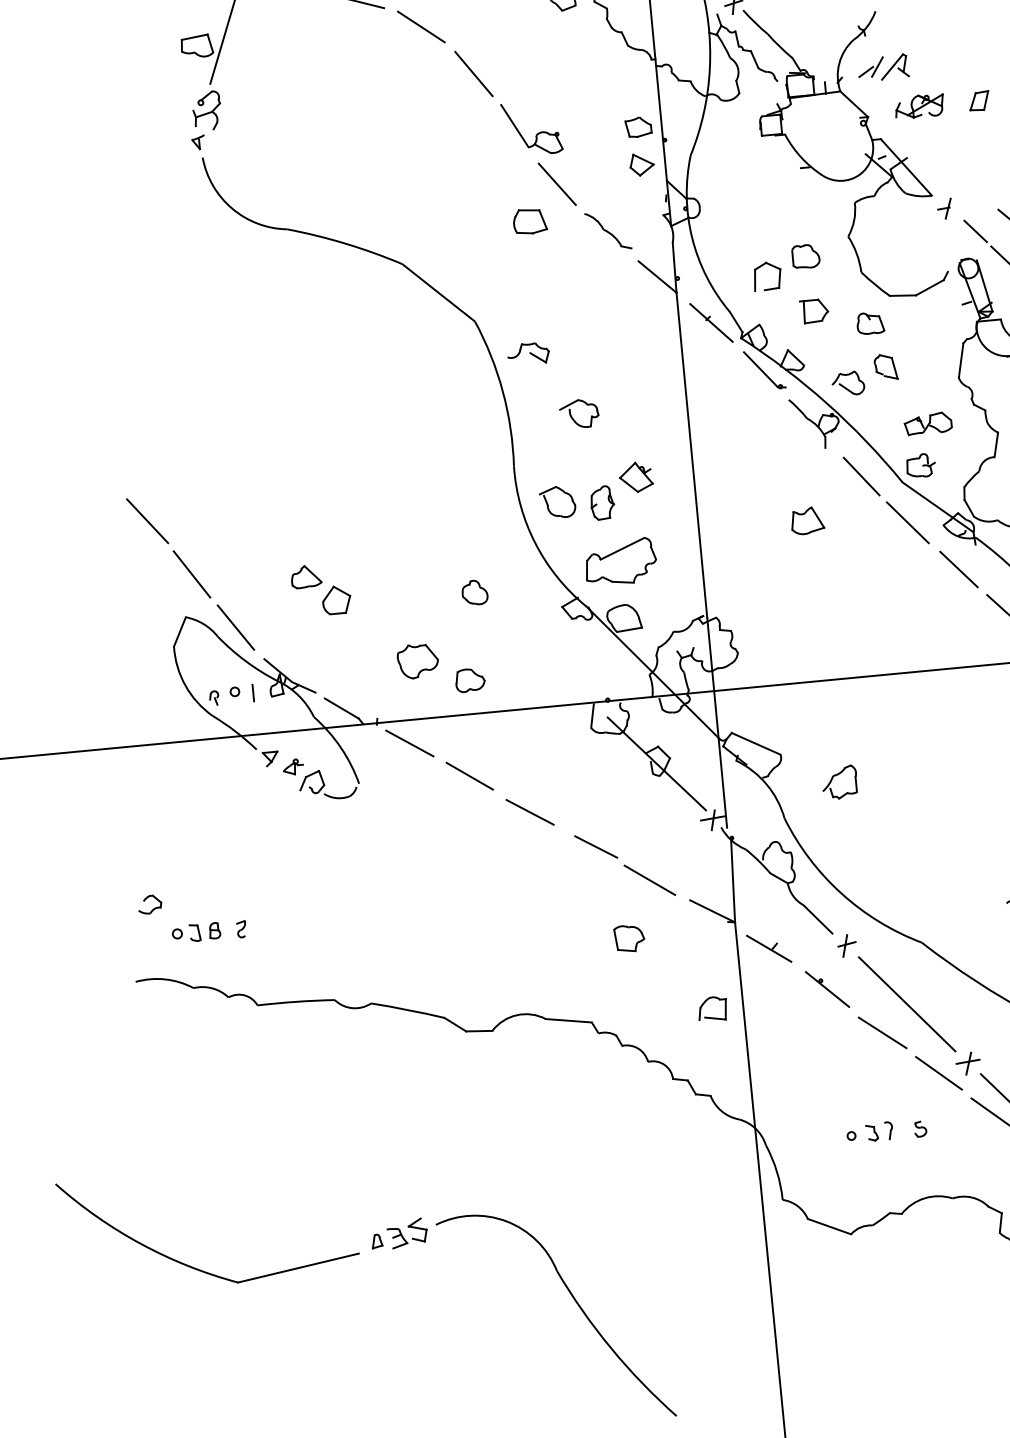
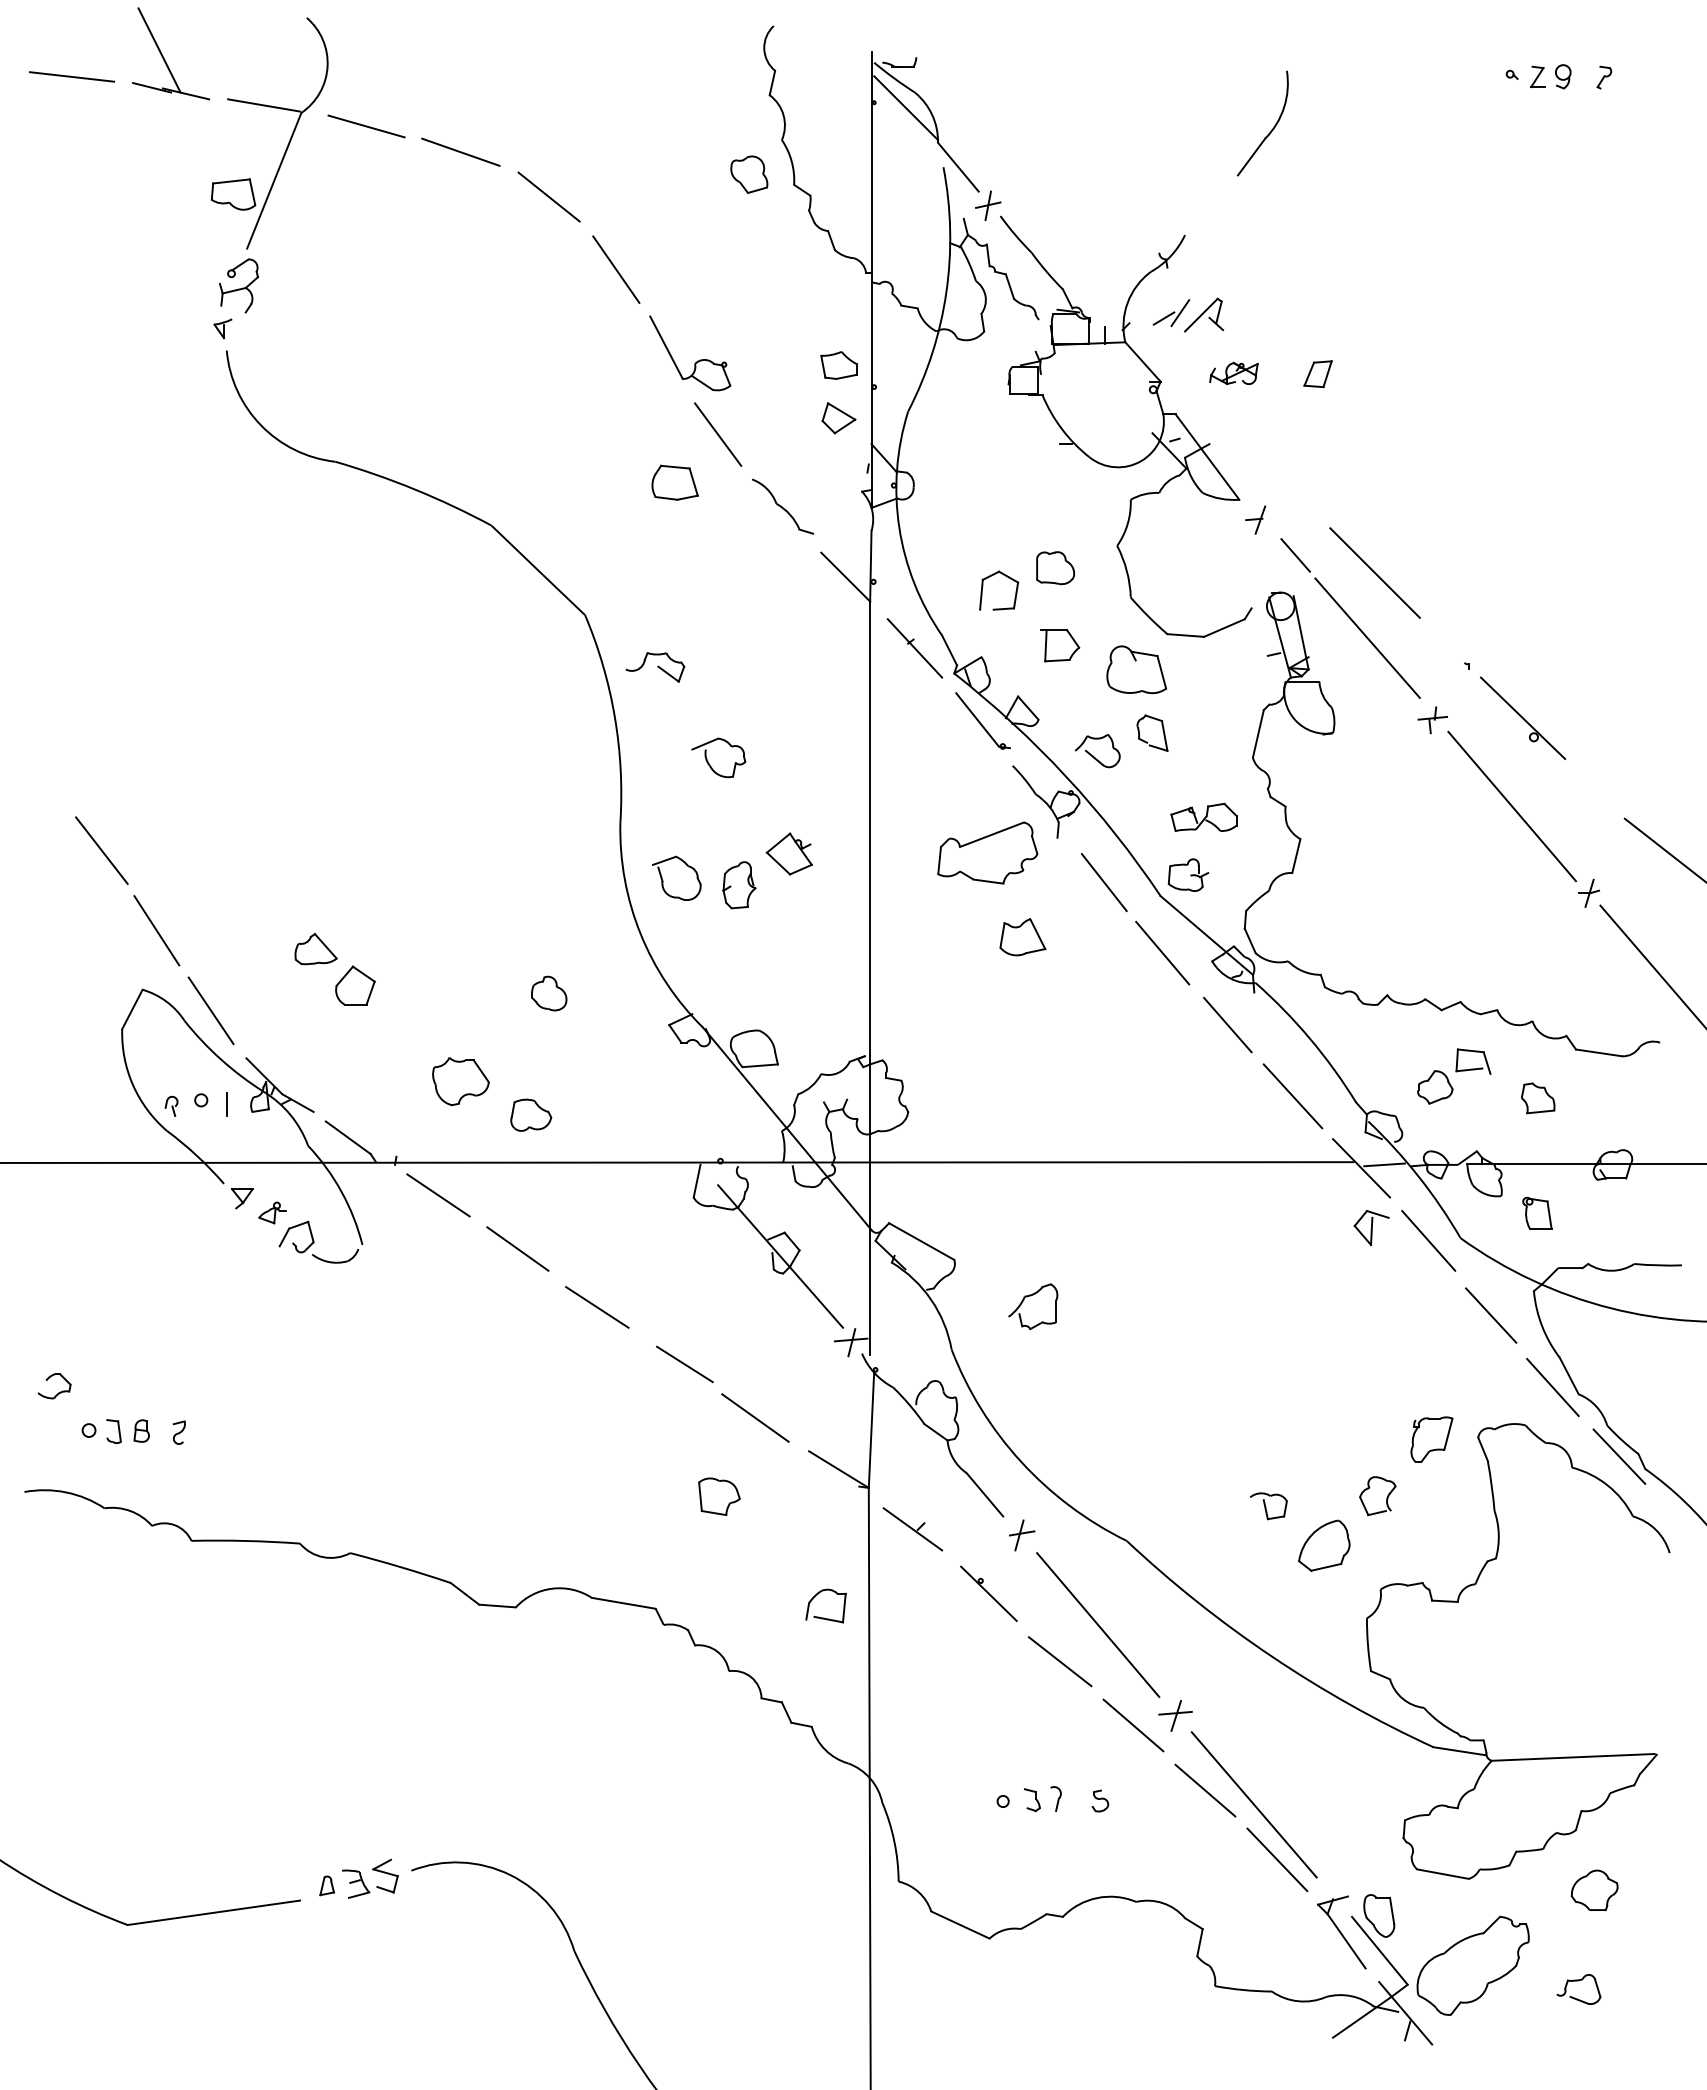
part: (919, 106) -> (1233, 373), size x0.7
part: (870, 323) -> (1136, 669), size x1.6
part: (620, 561) -> (987, 852), moved

